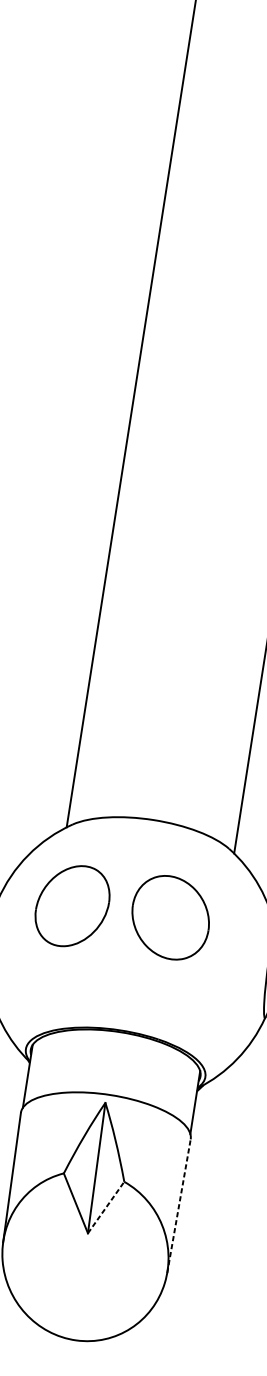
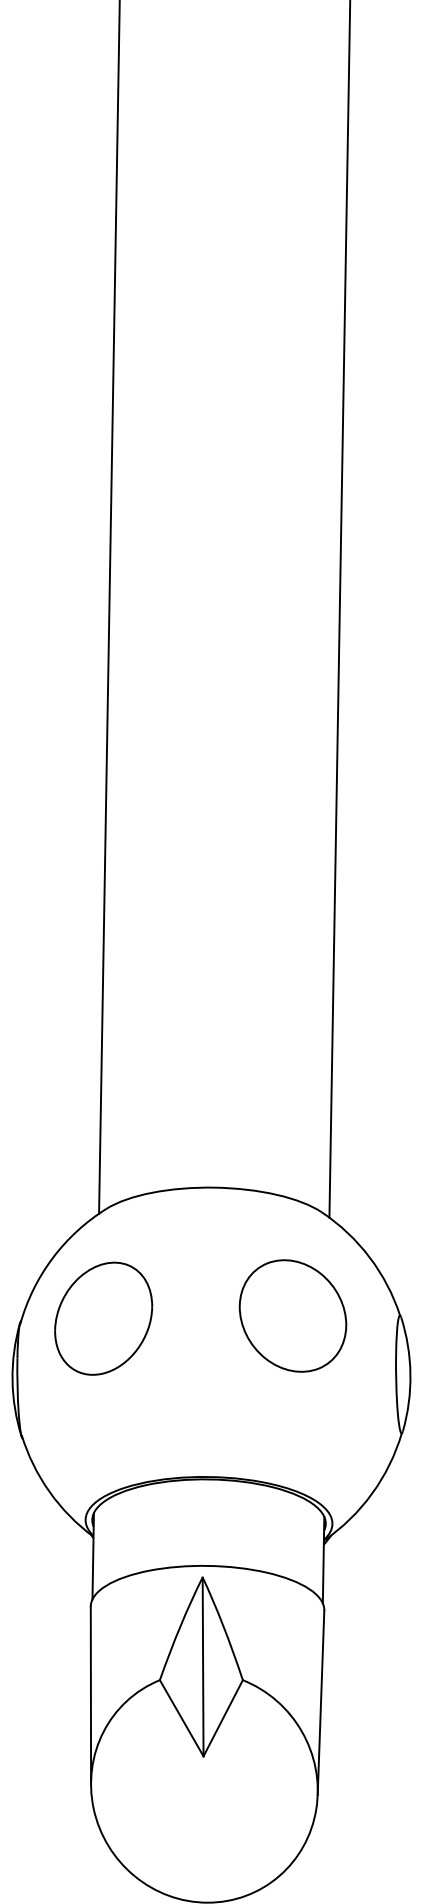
part: (72, 905) -> (103, 1318), moved
part: (170, 917) -> (292, 1315), moved
line: (179, 1206) -> (321, 1702), dashed -> solid
line: (106, 1207) -> (223, 1718), dashed -> solid

